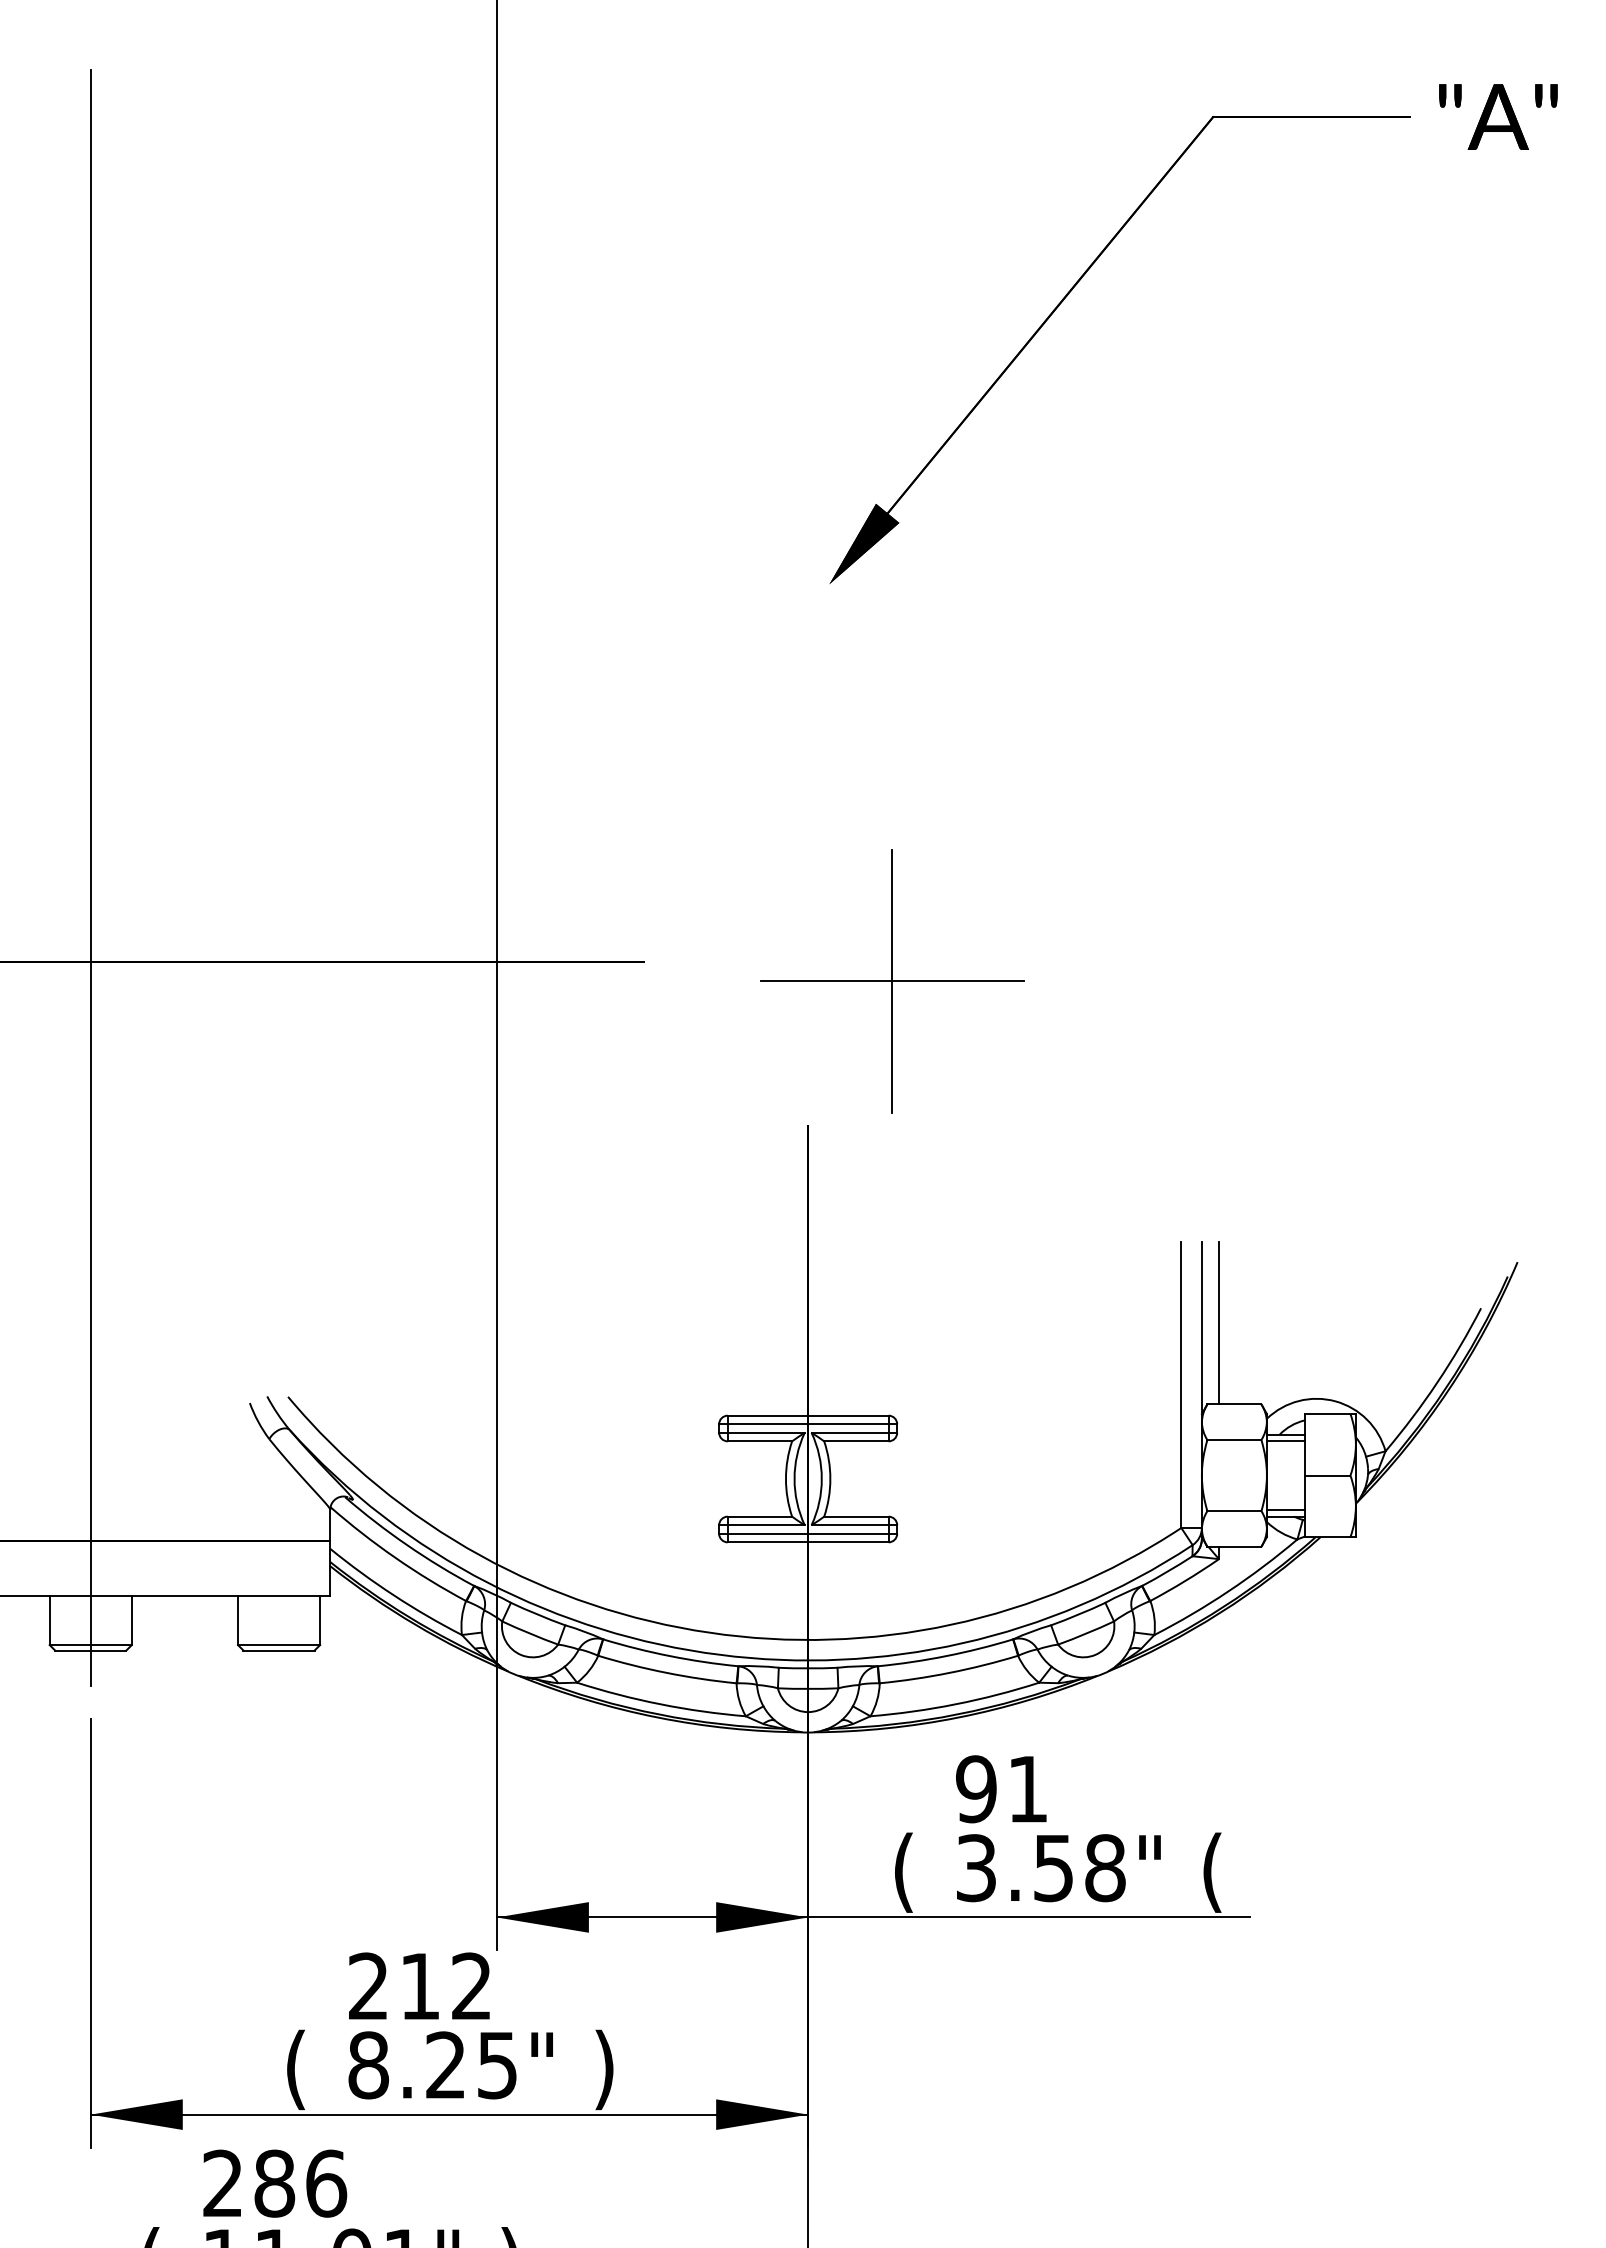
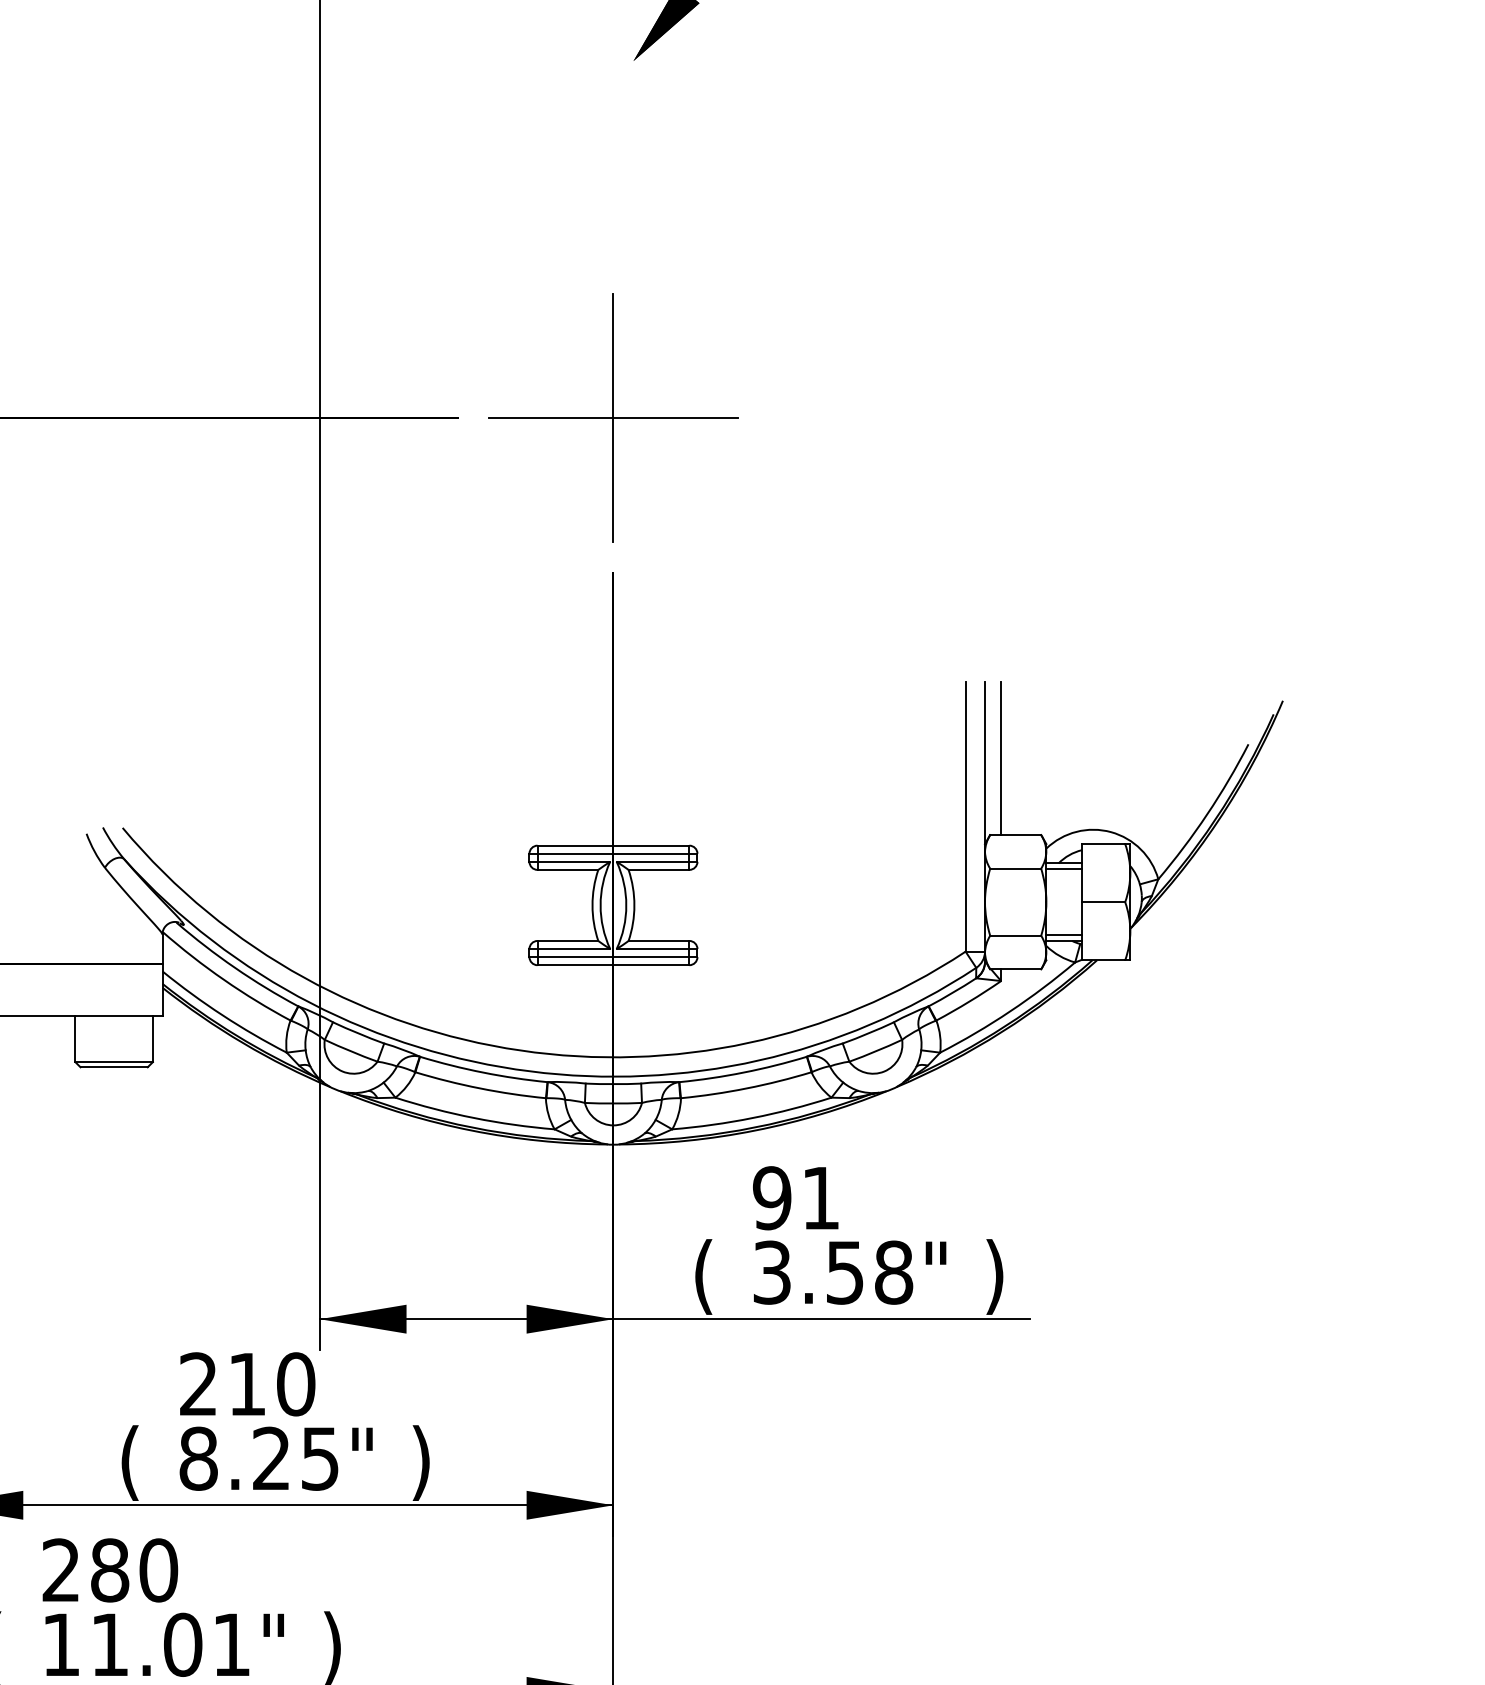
part: (892, 981) -> (613, 418), moved
text: (1212, 1872) -> (995, 1276), ( -> )
text: (471, 1986) -> (295, 1384), 212 -> 210
text: (326, 2183) -> (158, 1570), 286 -> 280

